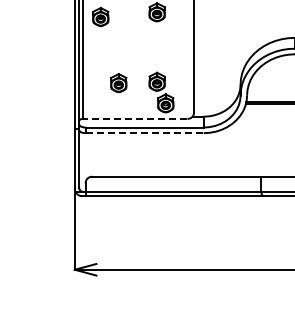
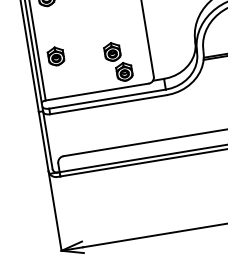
part: (118, 83) -> (55, 56), moved
line: (134, 118) -> (96, 91), dashed -> solid
line: (145, 133) -> (109, 104), dashed -> solid

